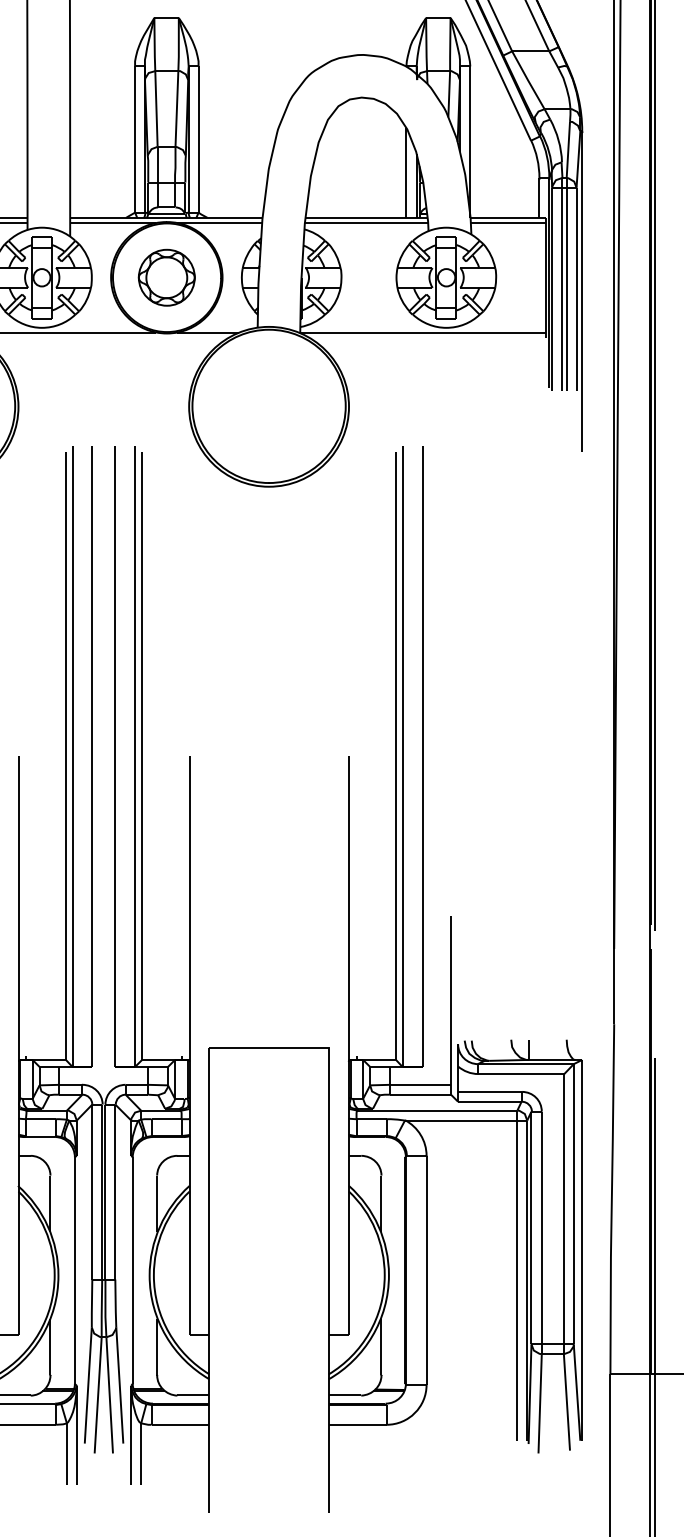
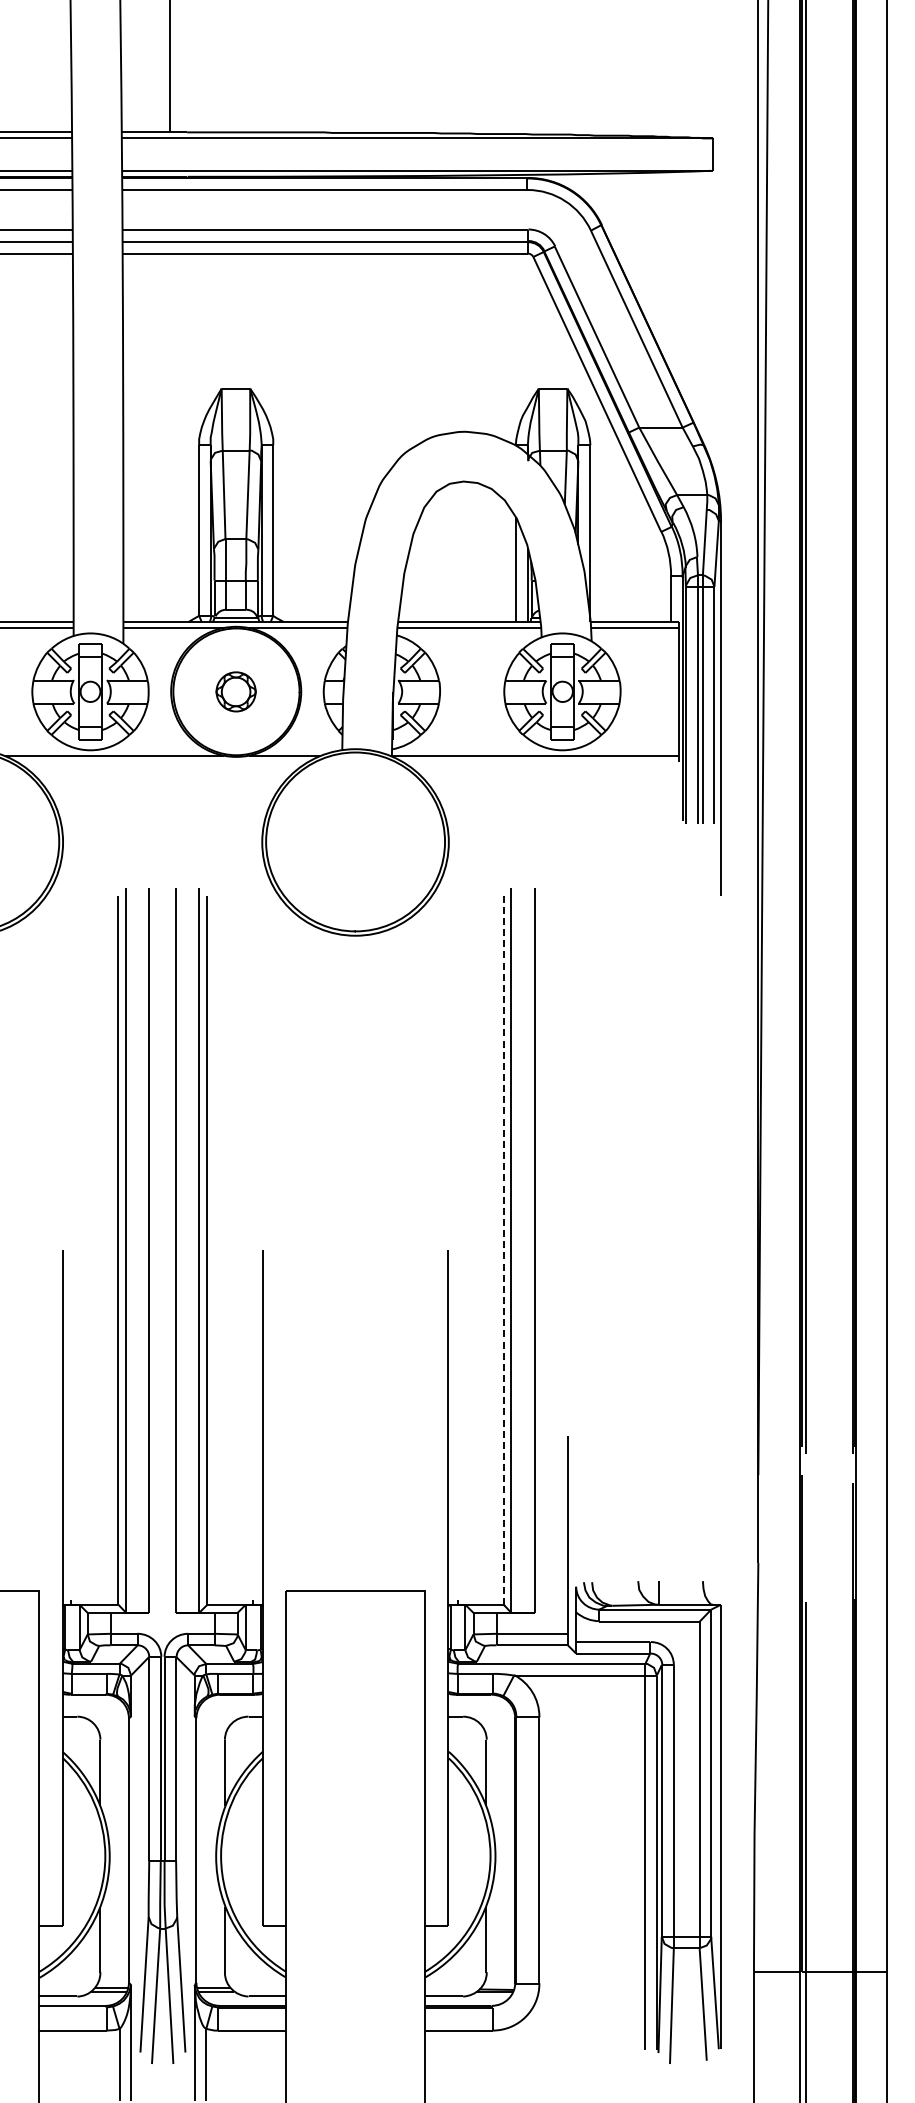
part: (166, 277) -> (235, 691), size x0.6
line: (395, 757) -> (503, 1251), solid -> dashed

